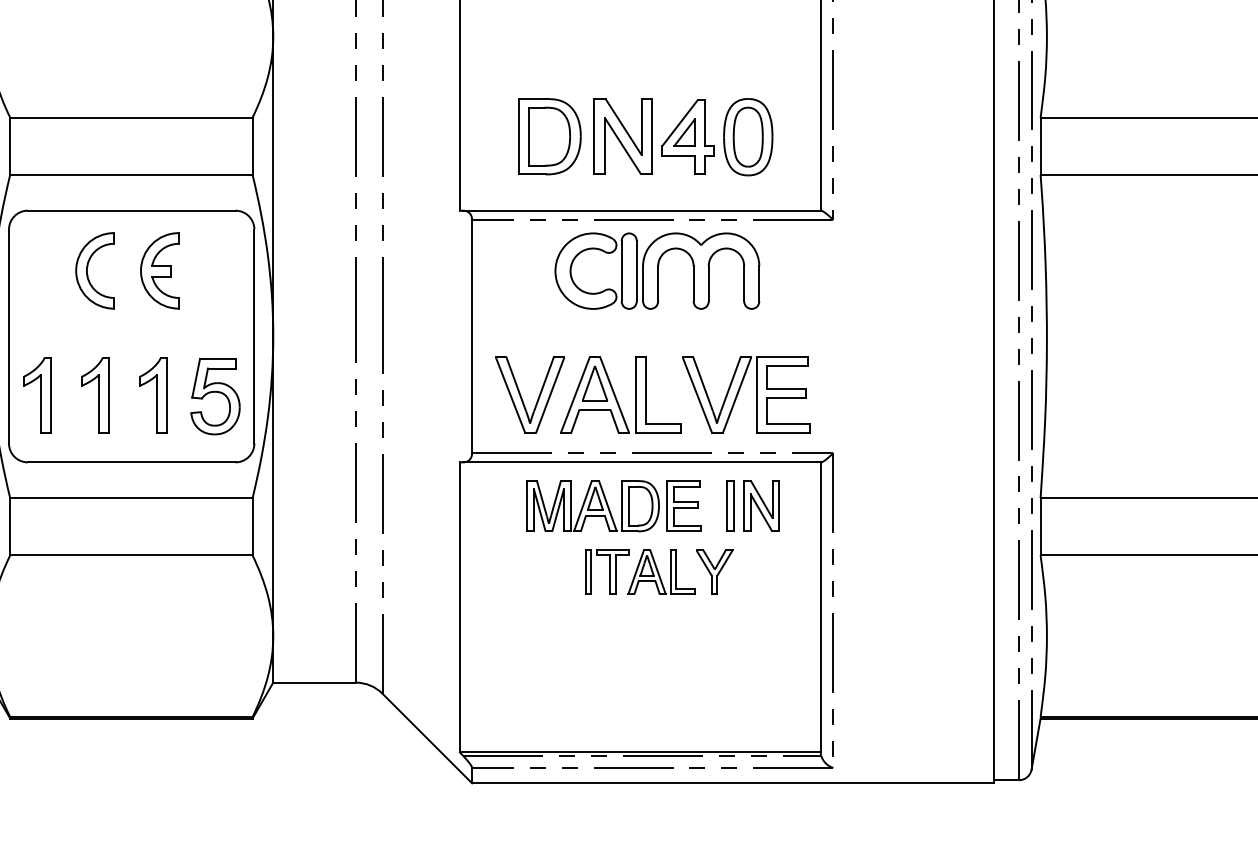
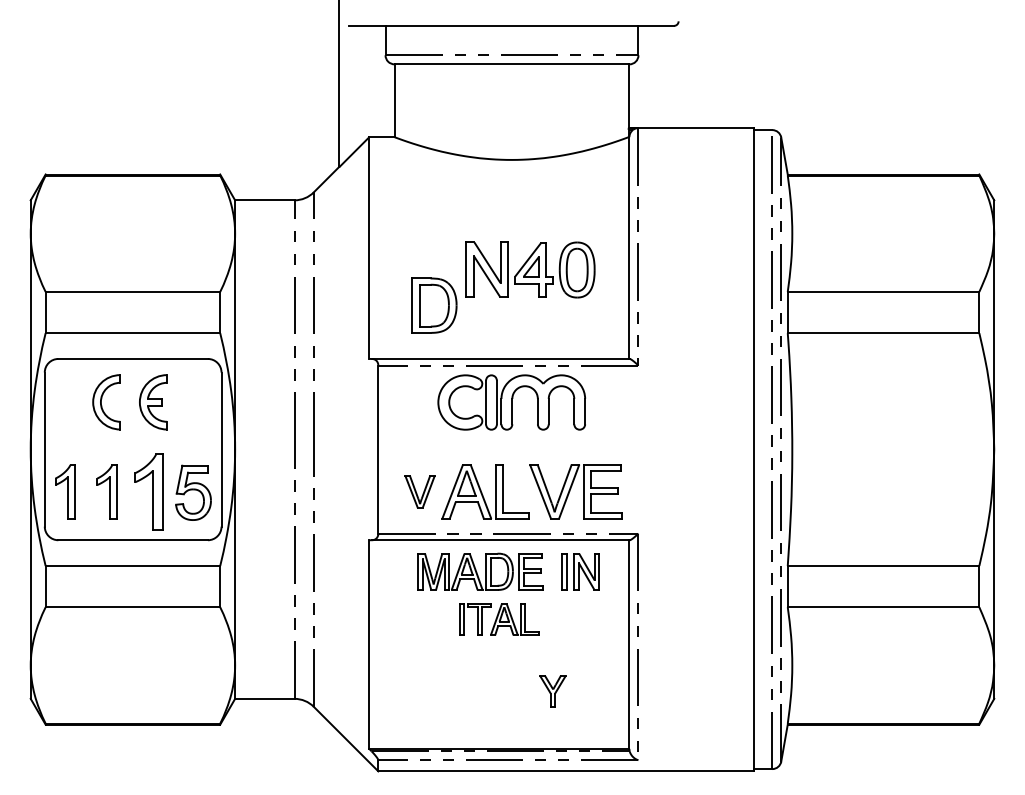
part: (683, 136) -> (530, 269), moved
part: (152, 394) -> (148, 491), size x1.4
part: (529, 394) -> (419, 491), size x0.6
part: (713, 572) -> (552, 691), moved

